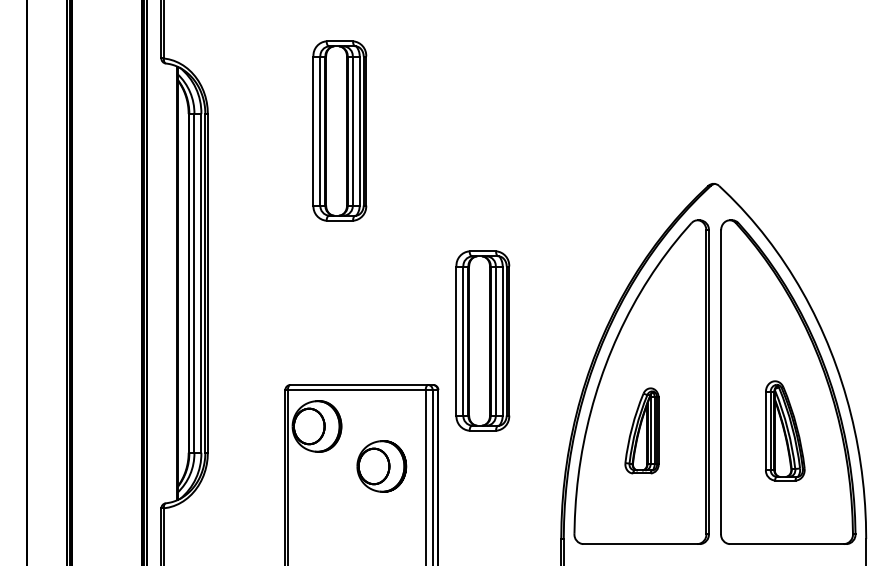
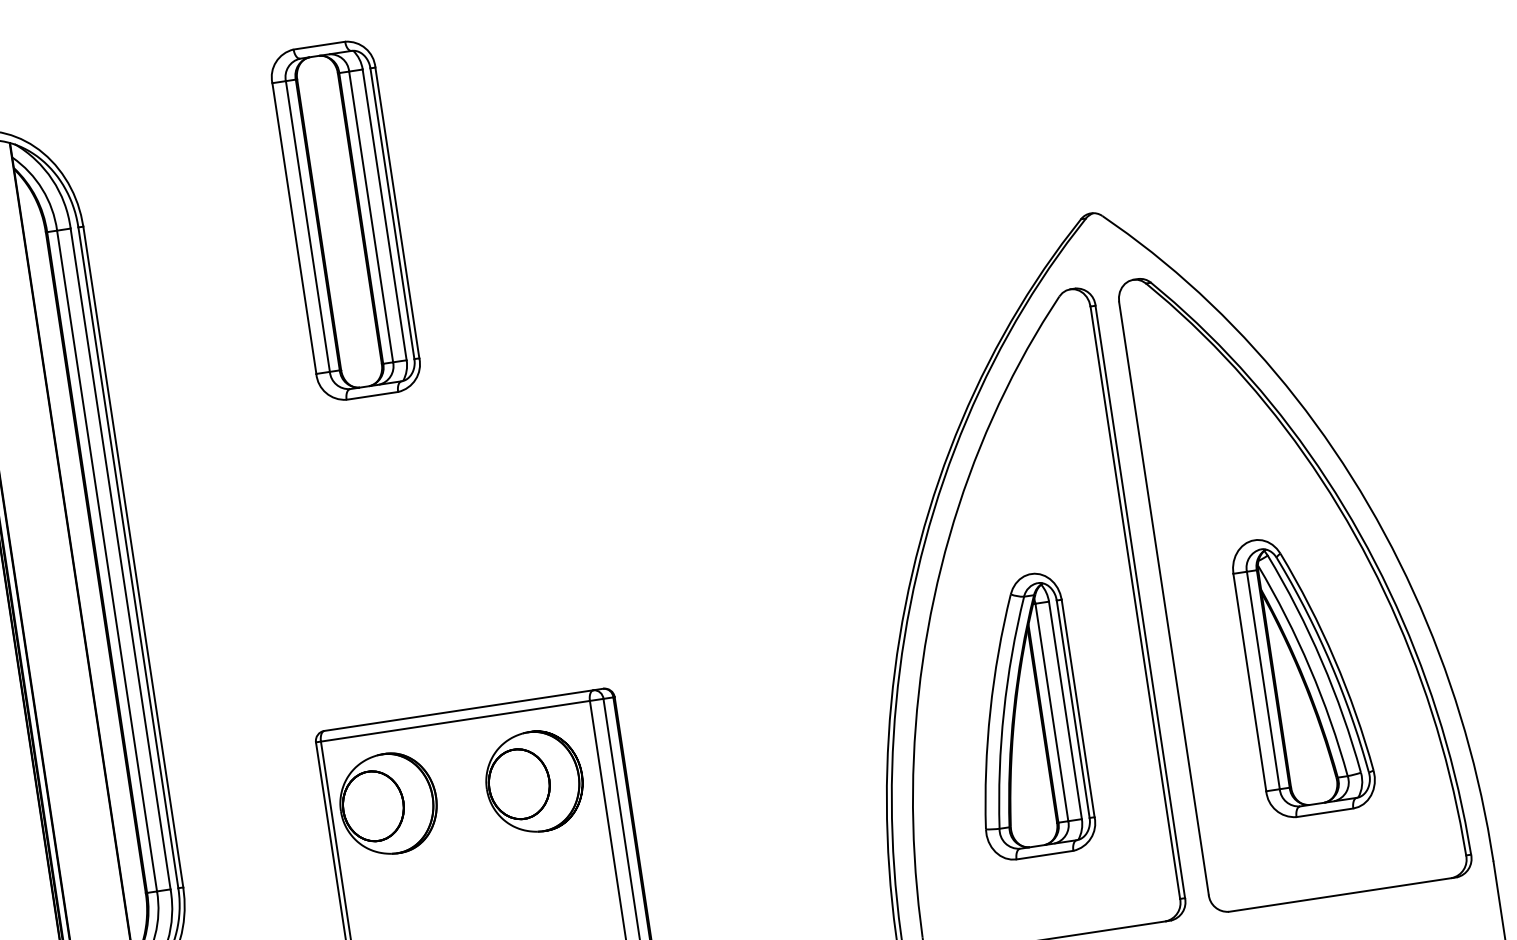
part: (482, 340) -> (686, 587), removed
part: (641, 430) -> (1022, 716), size x1.67
part: (784, 430) -> (1302, 673), size x1.43
part: (381, 466) -> (533, 782), moved

